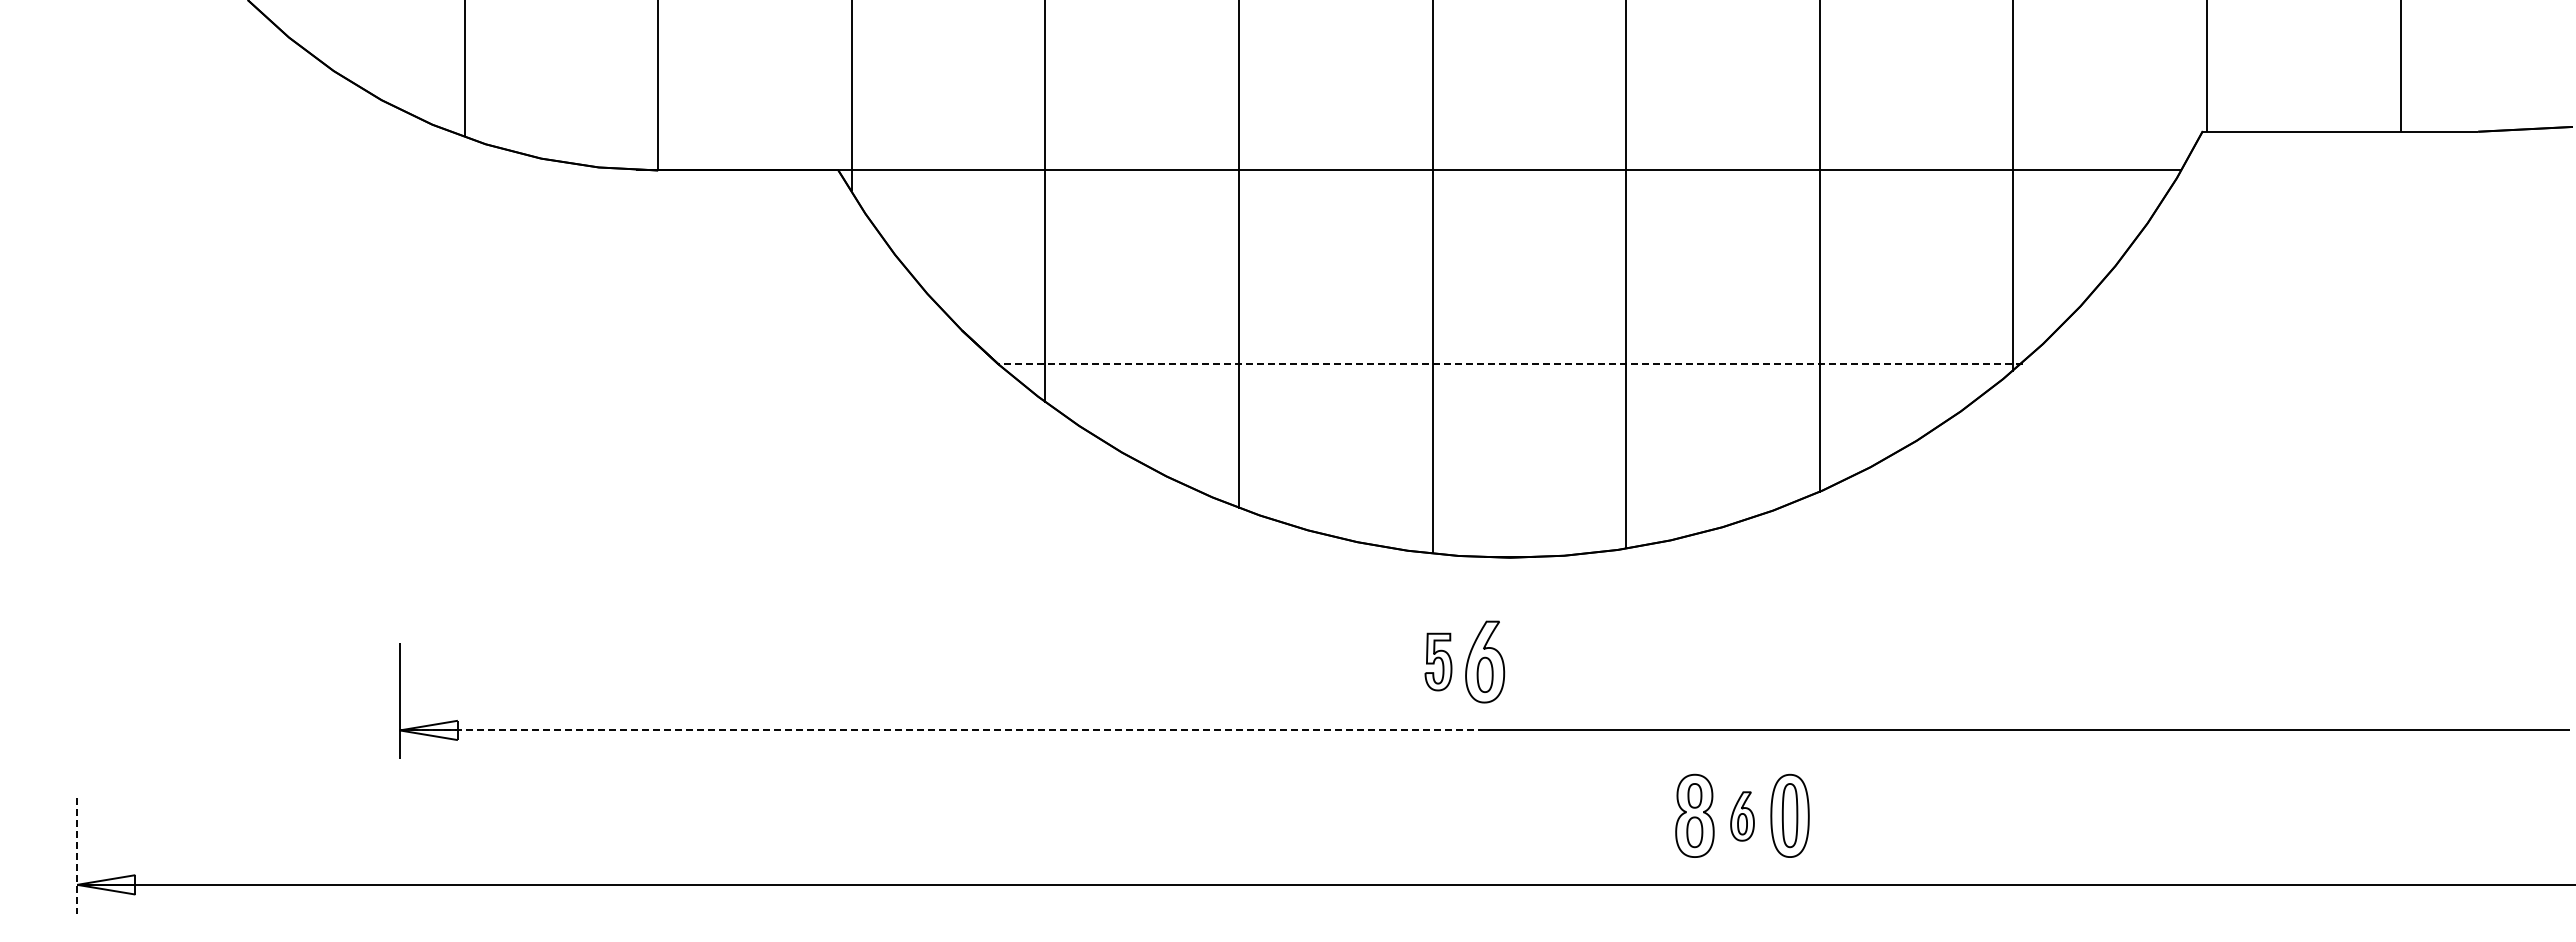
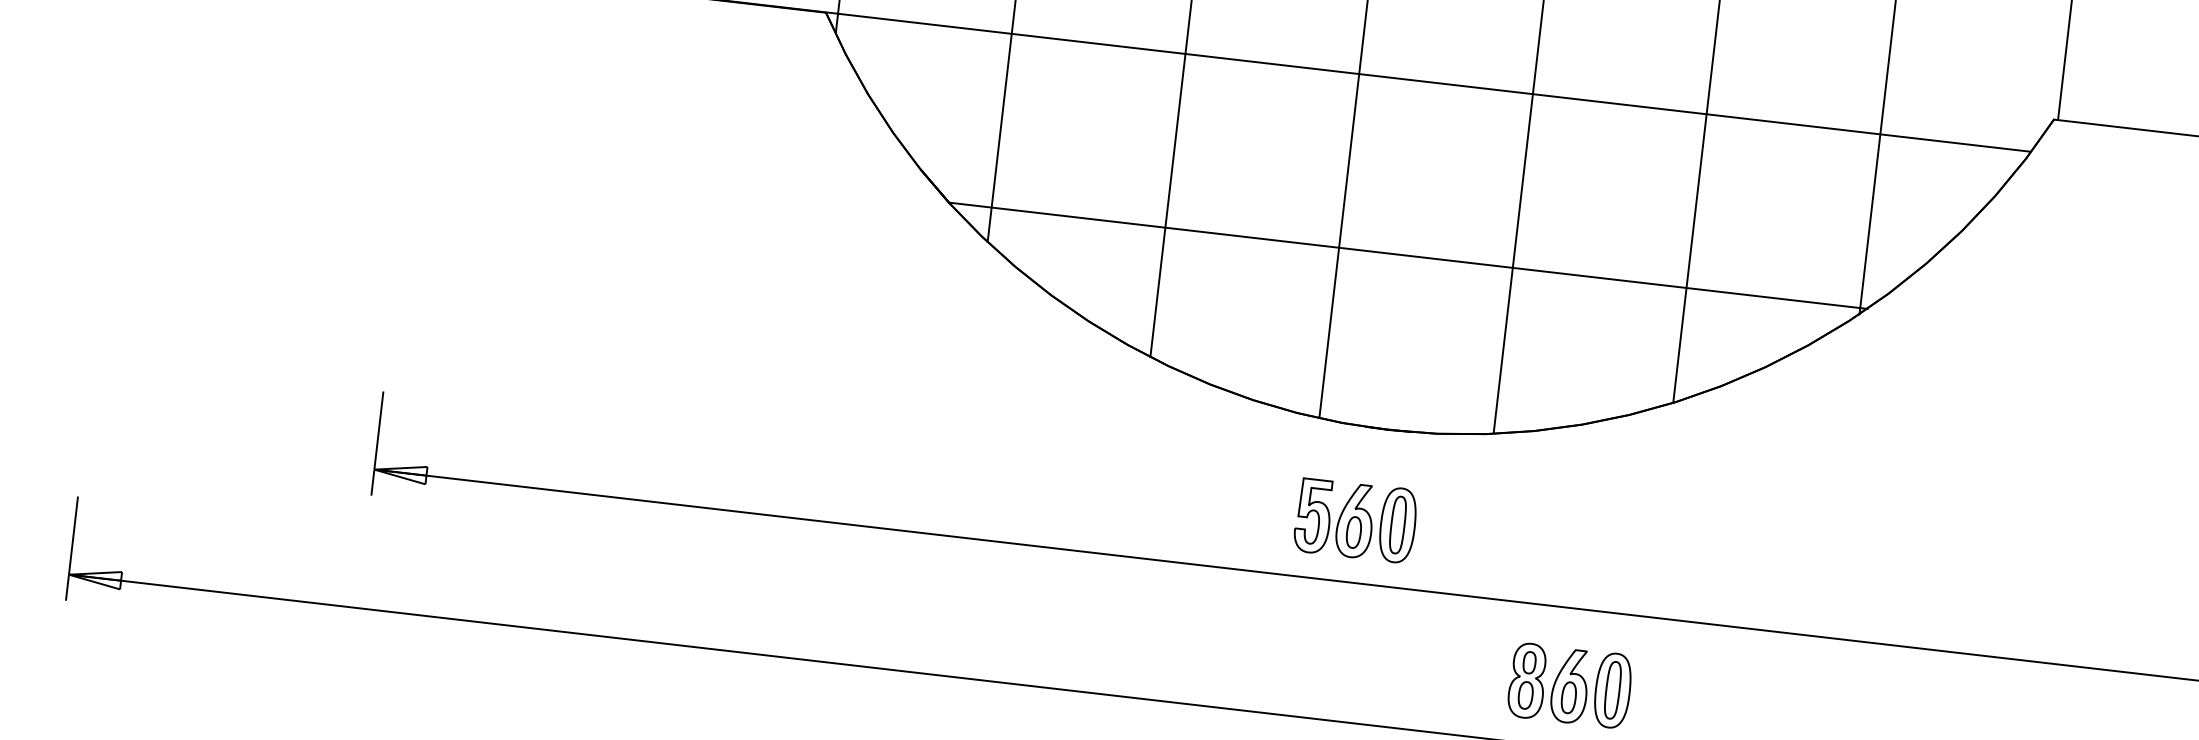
line: (1510, 363) -> (1409, 255), dashed -> solid
part: (1438, 661) -> (1313, 515), size x1.43
part: (1532, 661) -> (1397, 525), added
line: (942, 730) -> (861, 526), dashed -> solid
part: (1742, 816) -> (1570, 686), size x1.67
line: (77, 856) -> (72, 549), dashed -> solid

